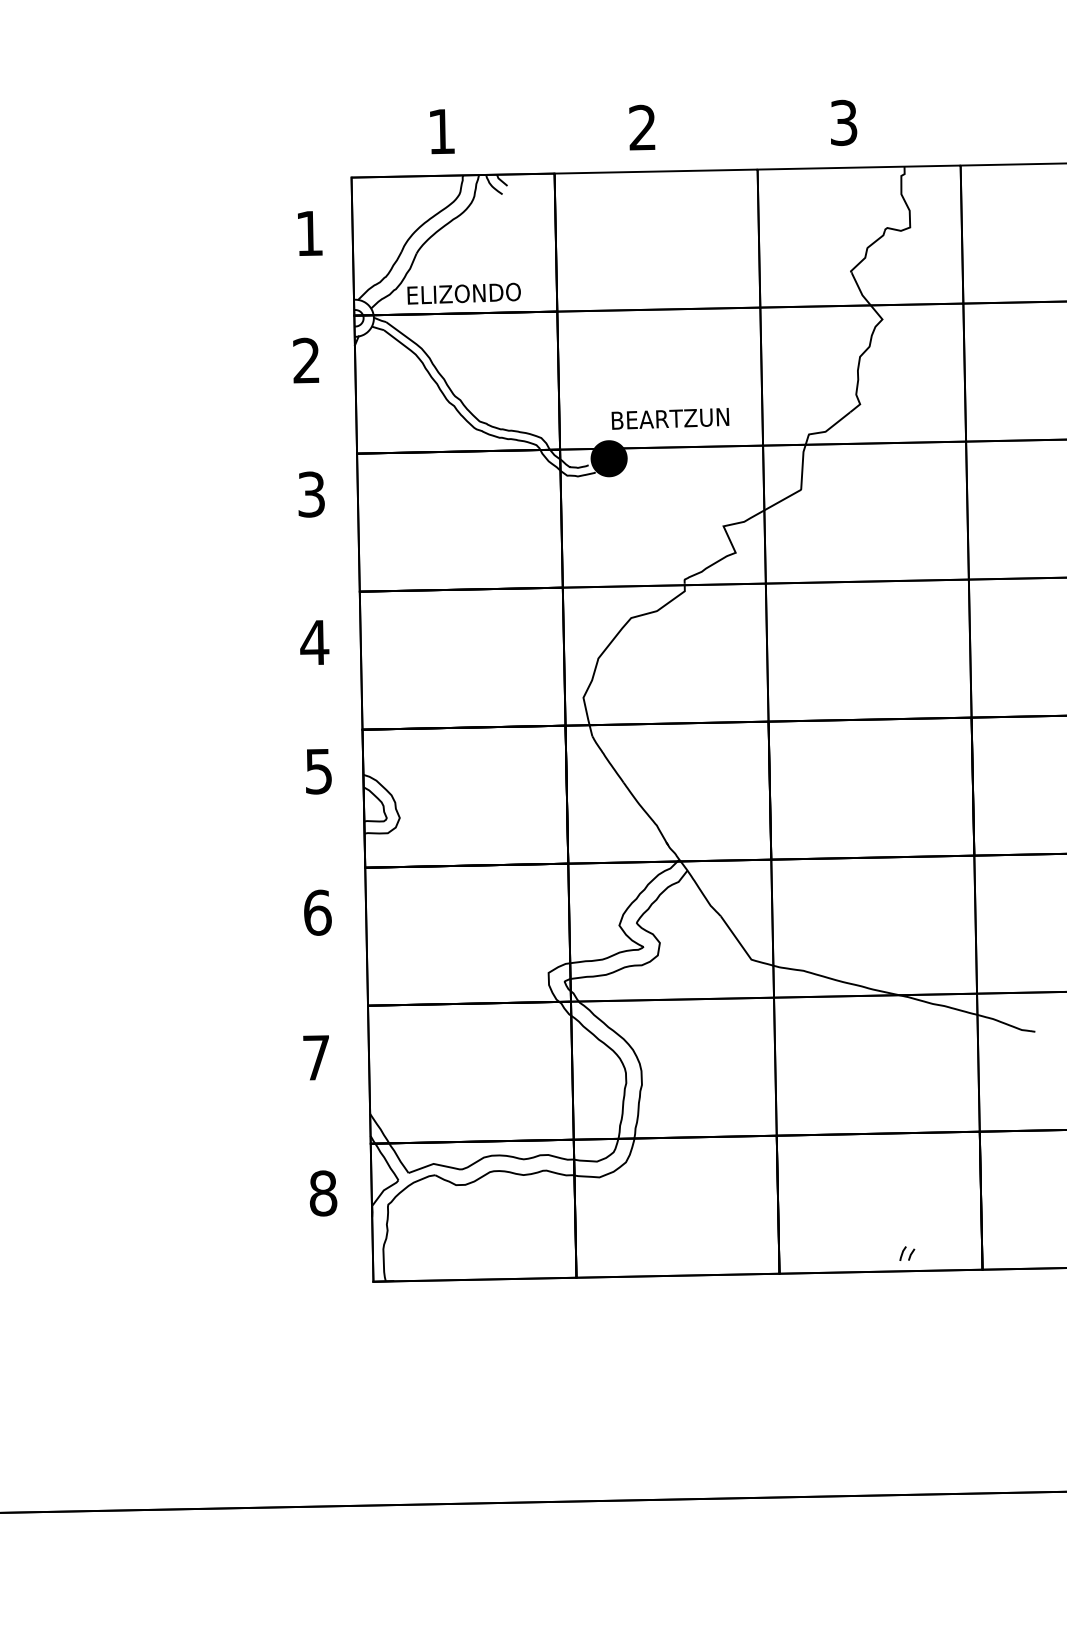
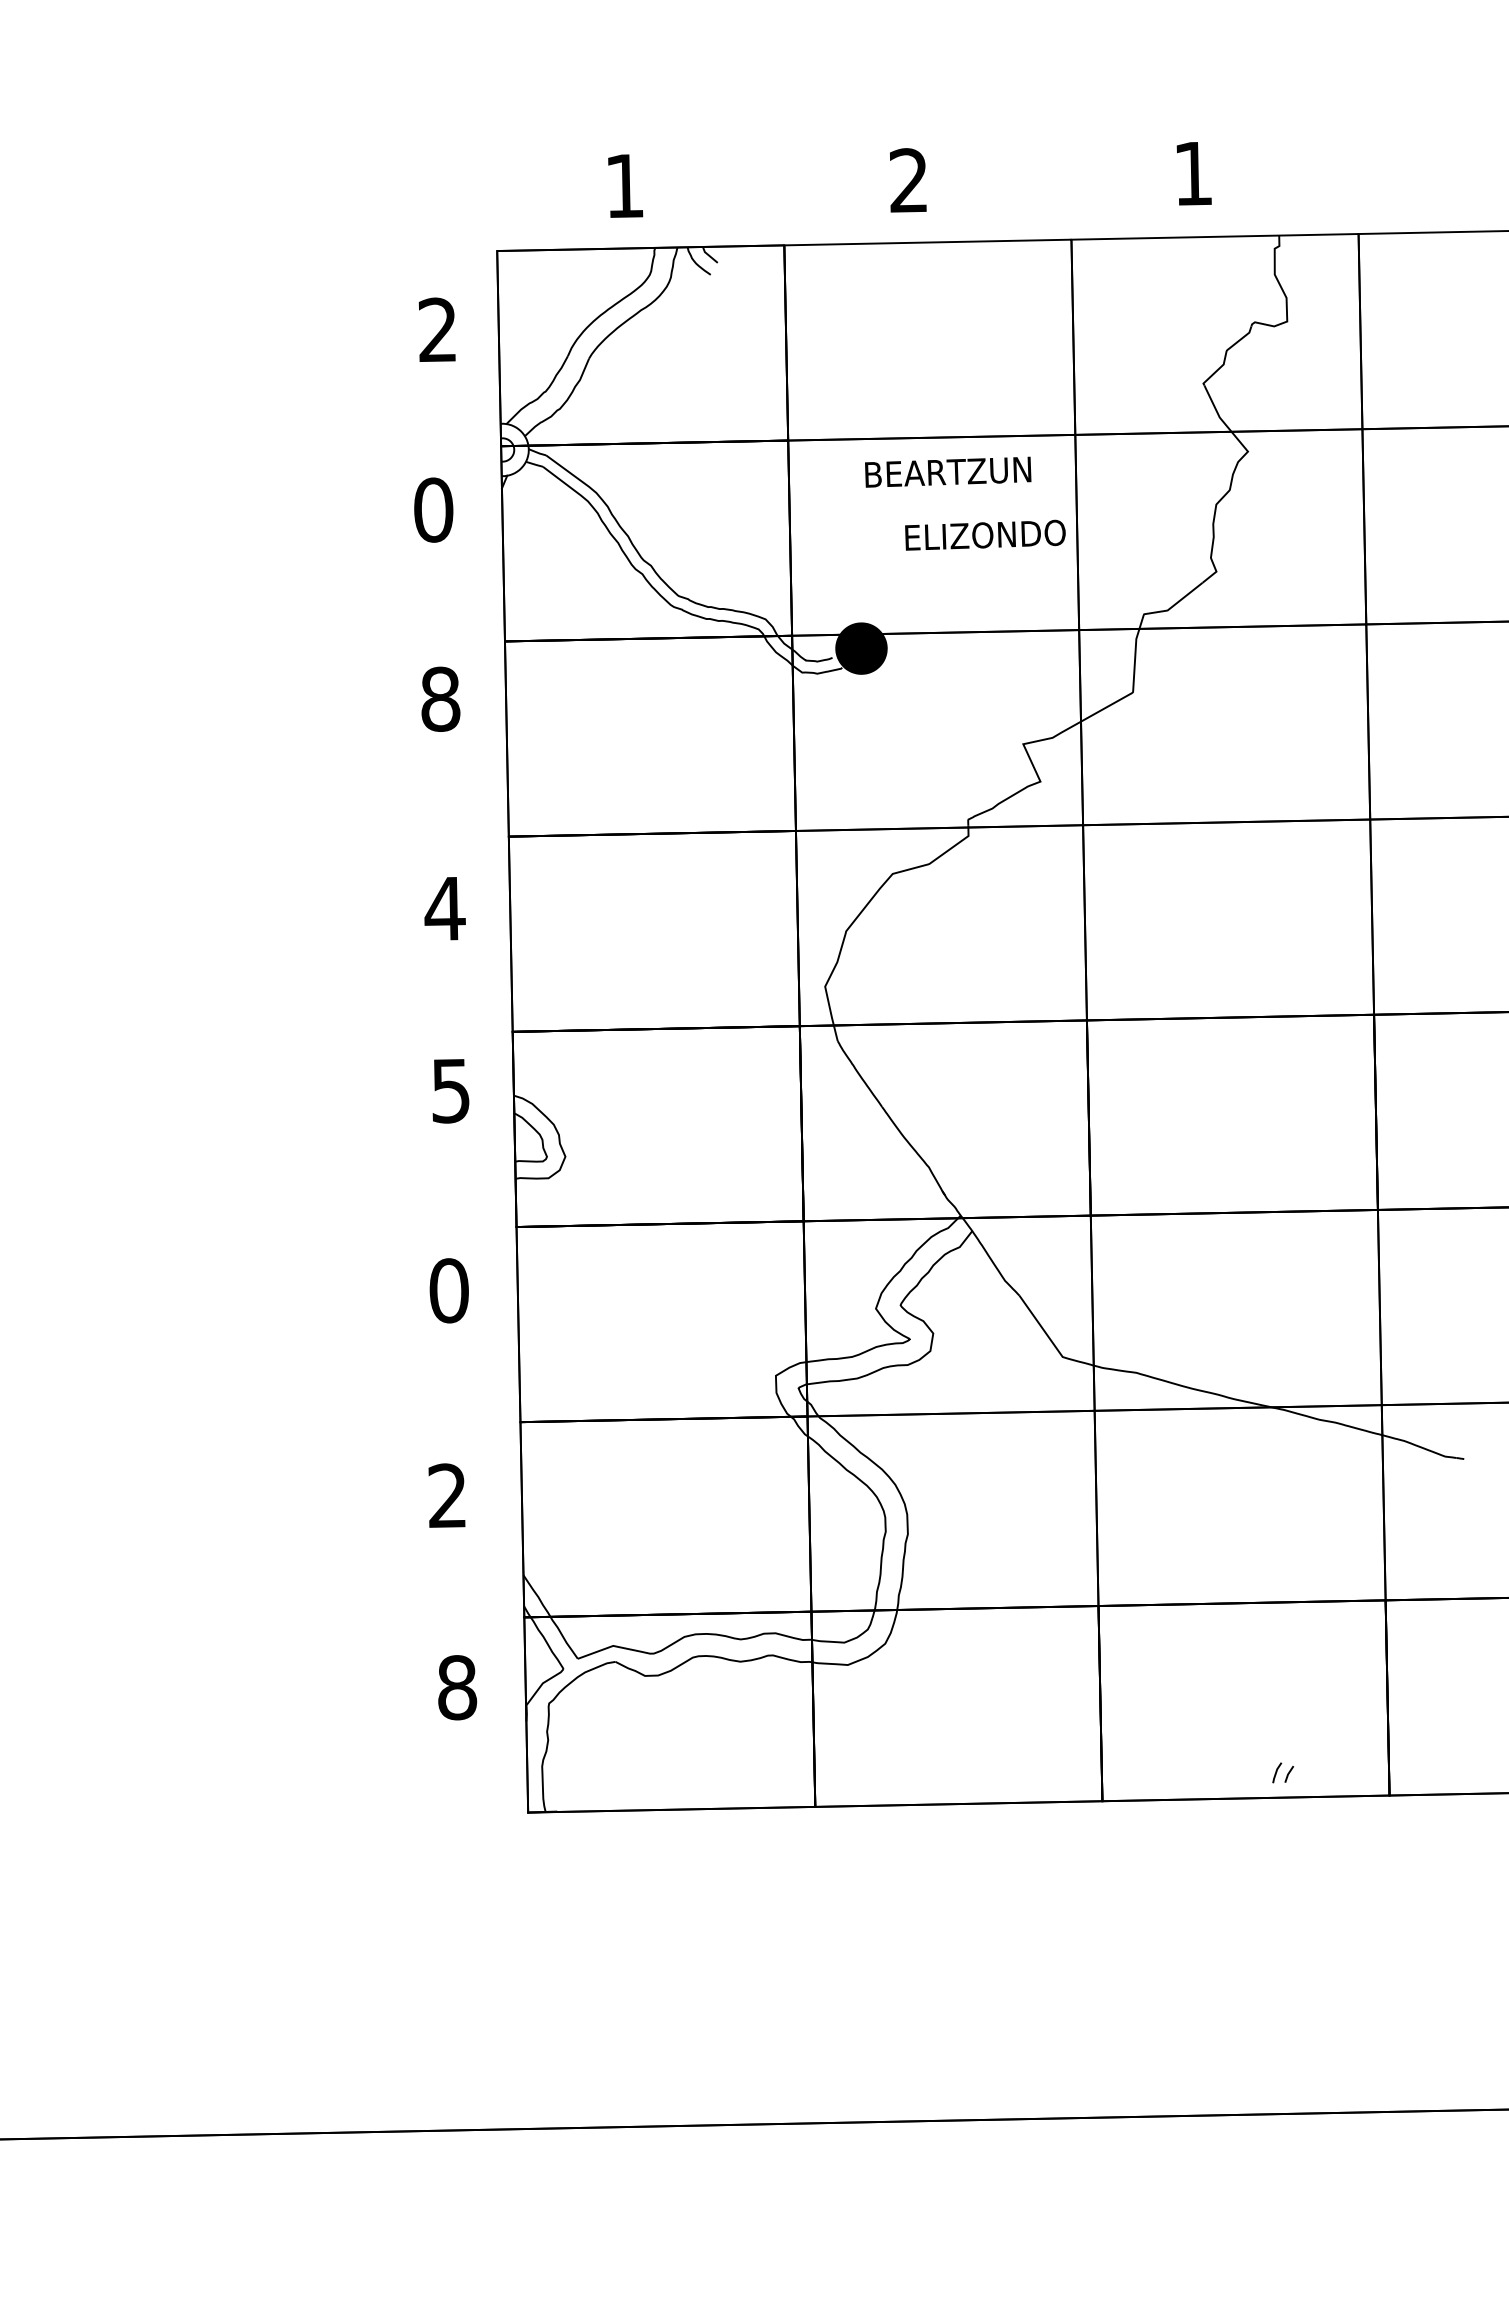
text: (843, 122) -> (1193, 173), 3 -> 1
text: (309, 233) -> (437, 329), 1 -> 2
text: (464, 293) -> (985, 534), moved
text: (306, 360) -> (433, 509), 2 -> 0
text: (670, 418) -> (948, 471), moved
text: (311, 494) -> (440, 699), 3 -> 8
text: (317, 912) -> (449, 1290), 6 -> 0
text: (315, 1057) -> (446, 1495), 7 -> 2

